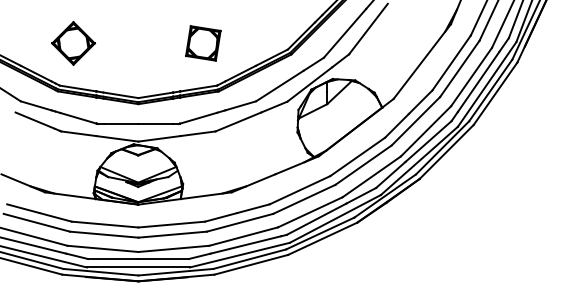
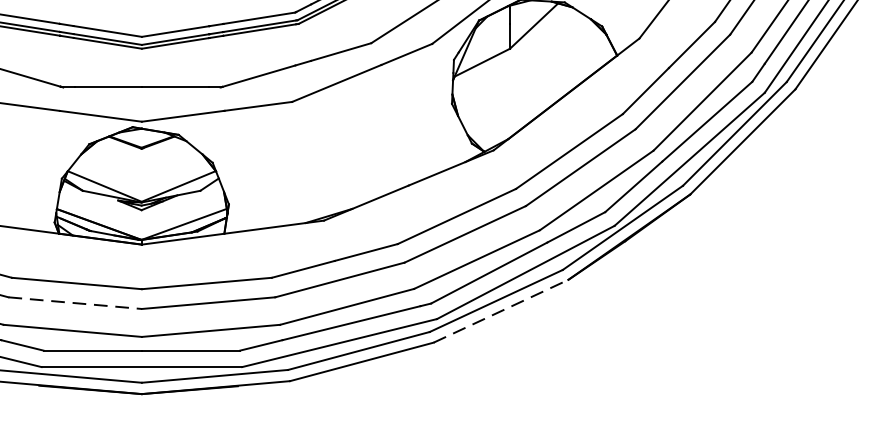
line: (104, 234) -> (75, 302), solid -> dashed
line: (323, 238) -> (502, 310), solid -> dashed

